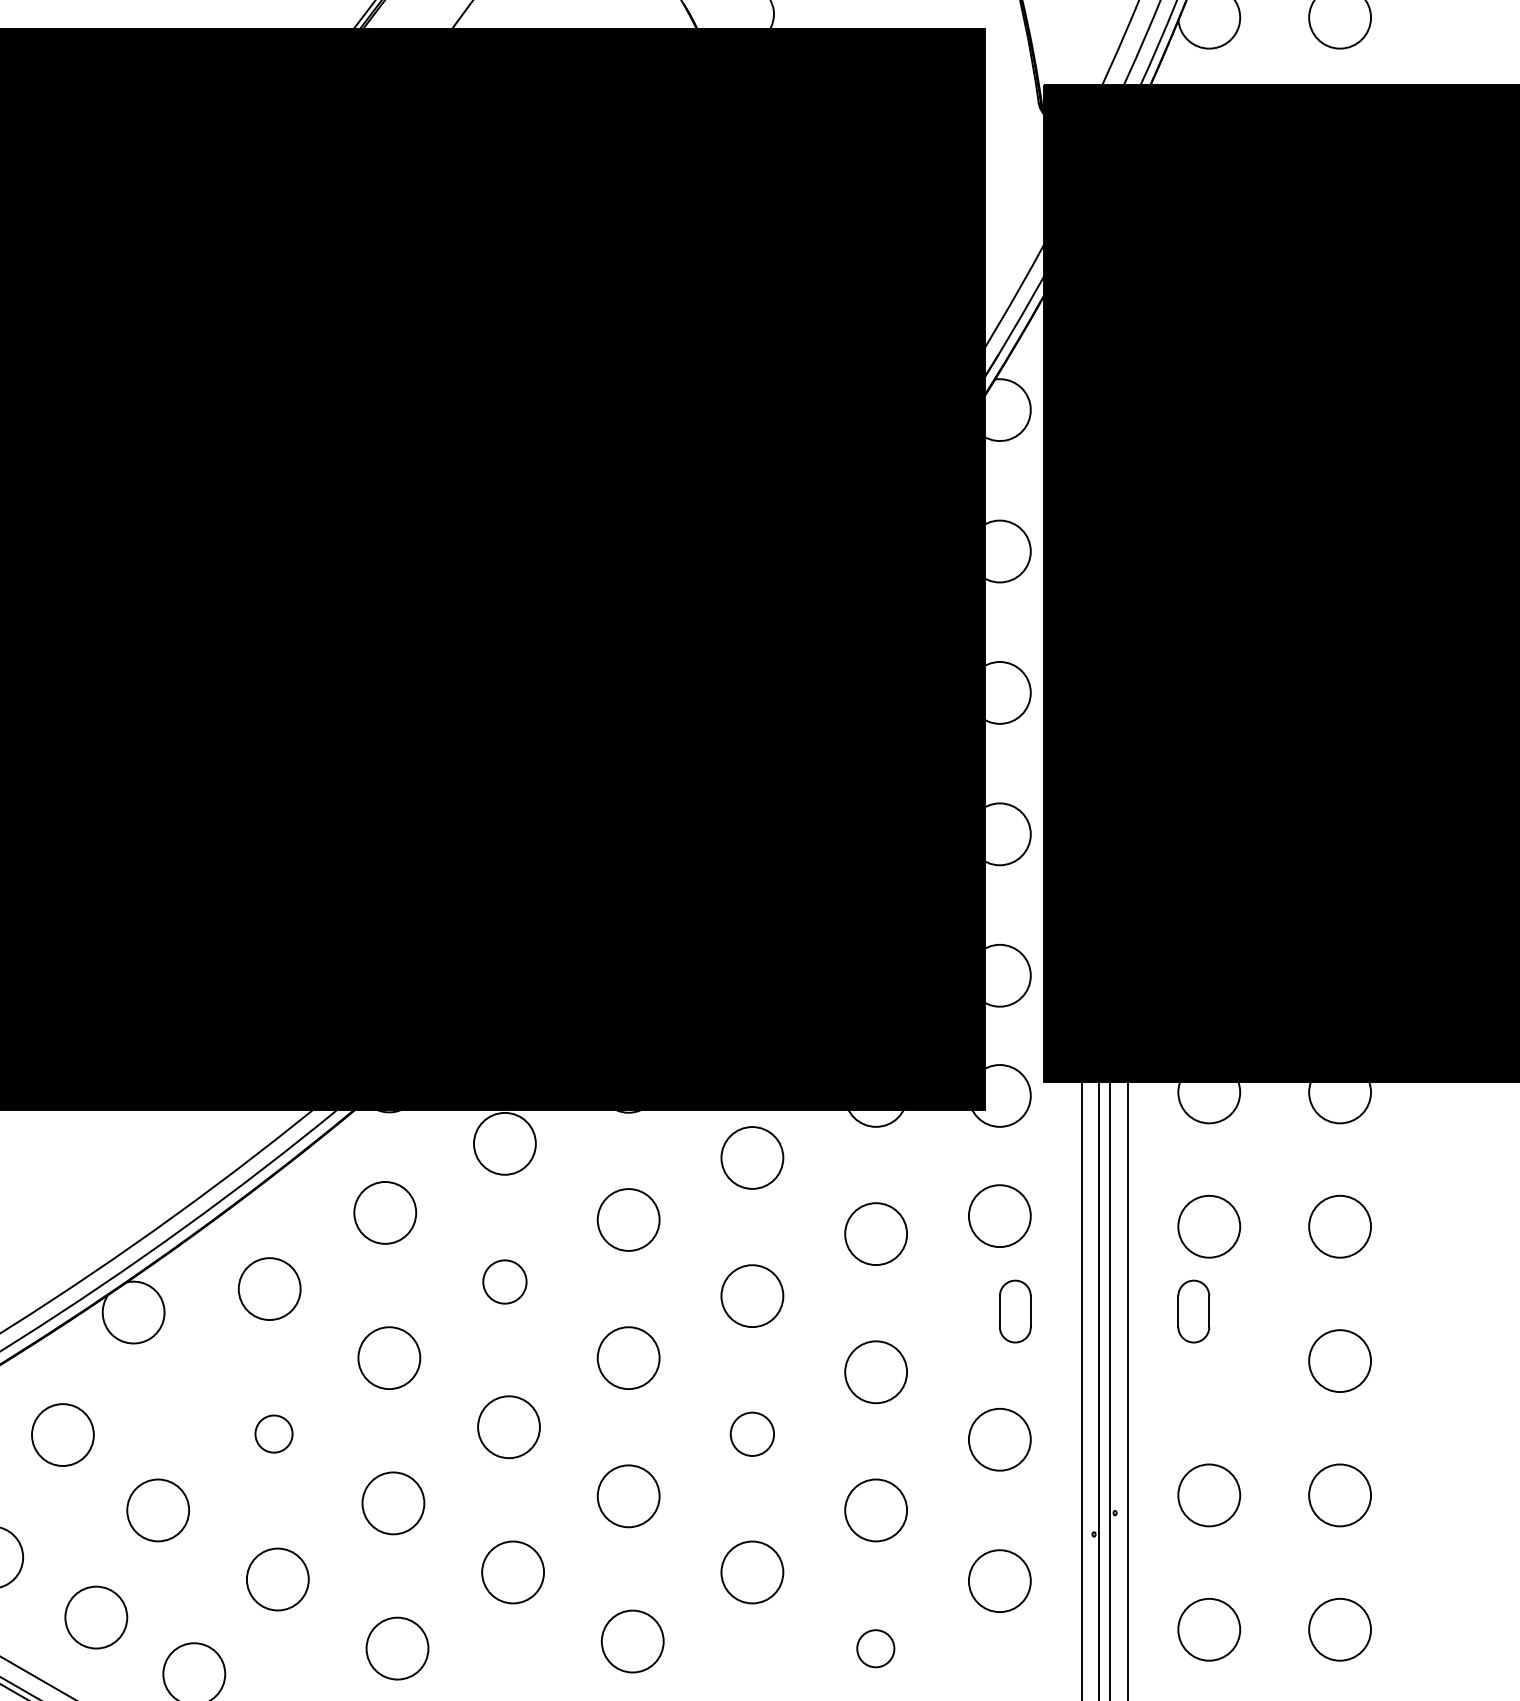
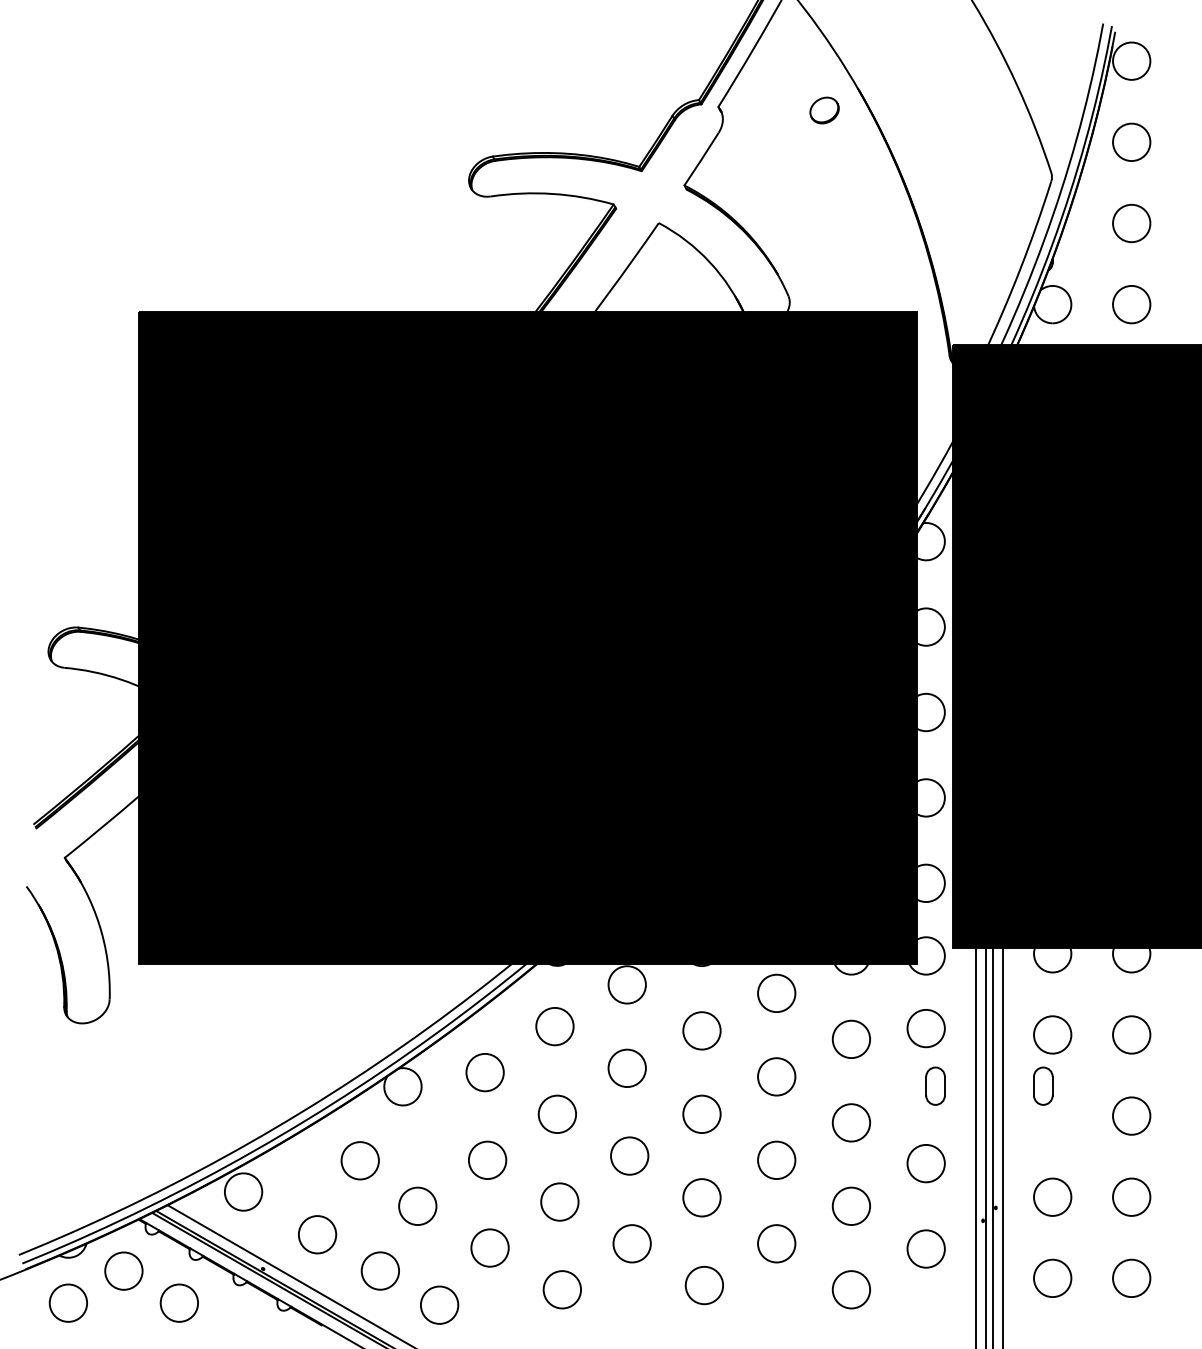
circle: (503, 1282) -> (626, 1068), size x1.43
circle: (273, 1432) -> (487, 1159), size x1.67
circle: (752, 1434) -> (776, 1160), size x1.43
circle: (874, 1648) -> (850, 1289), size x1.67

